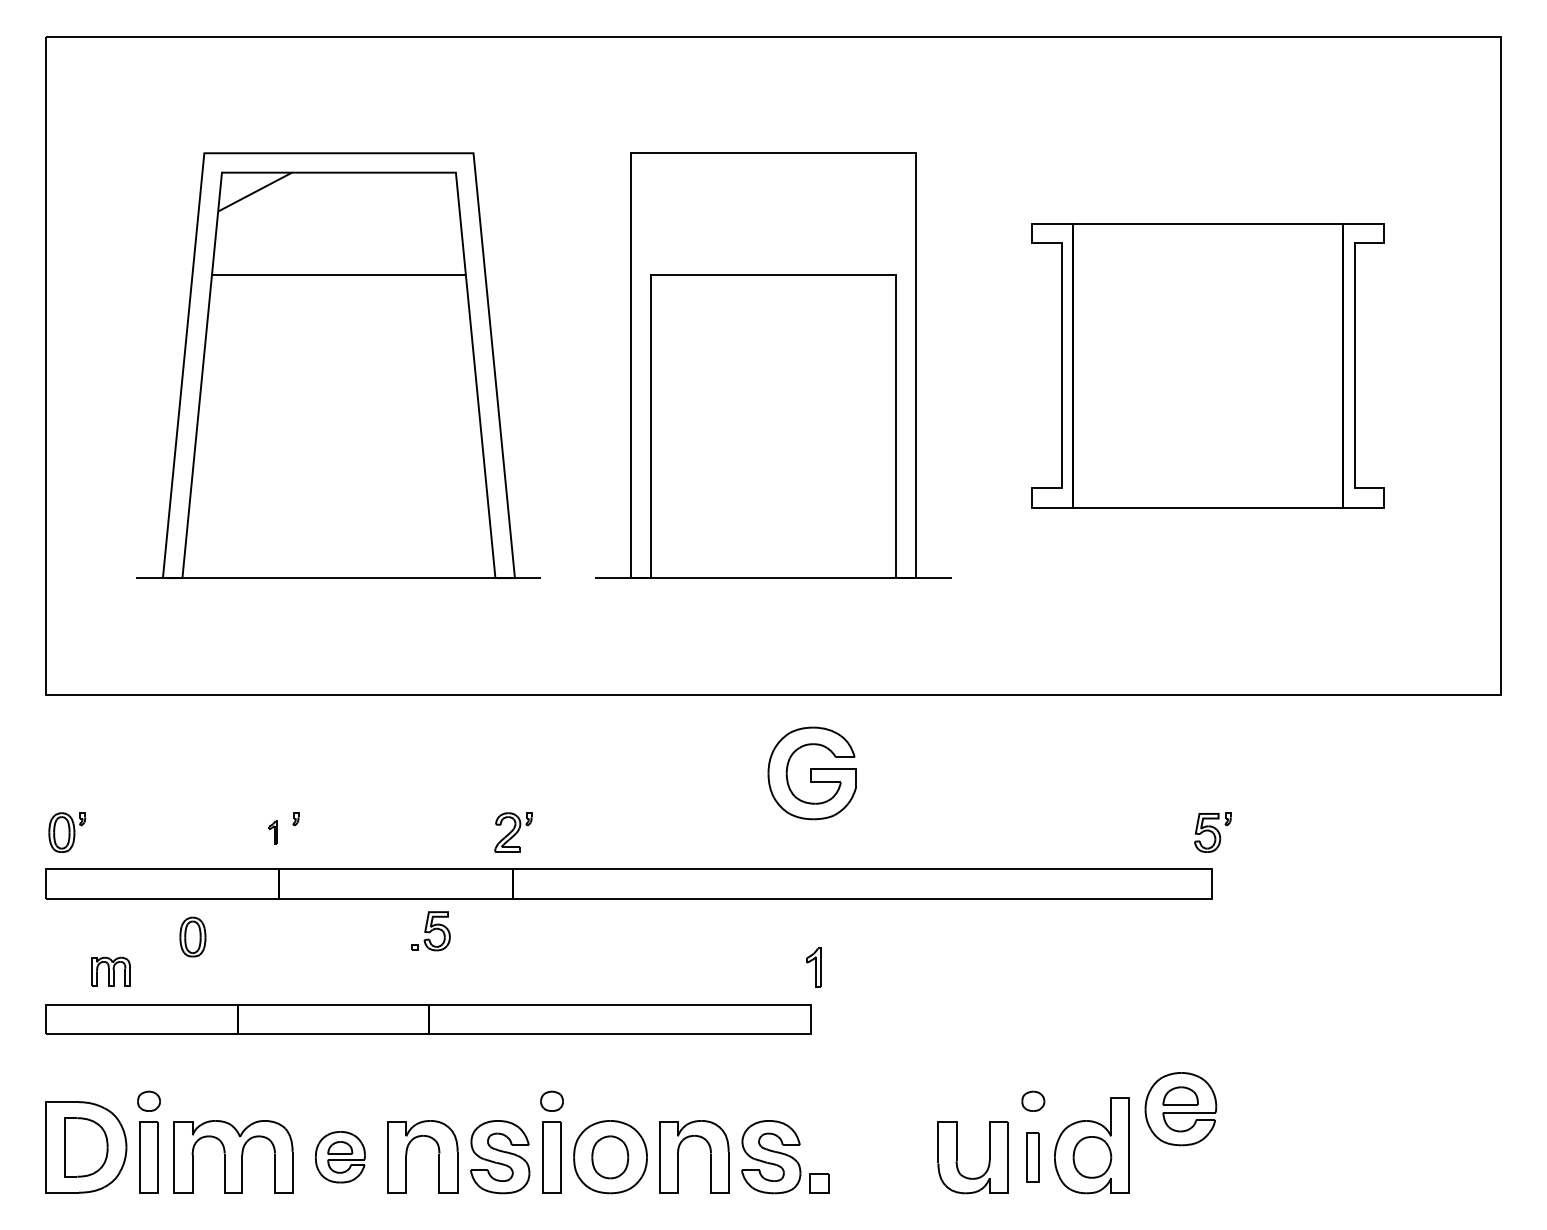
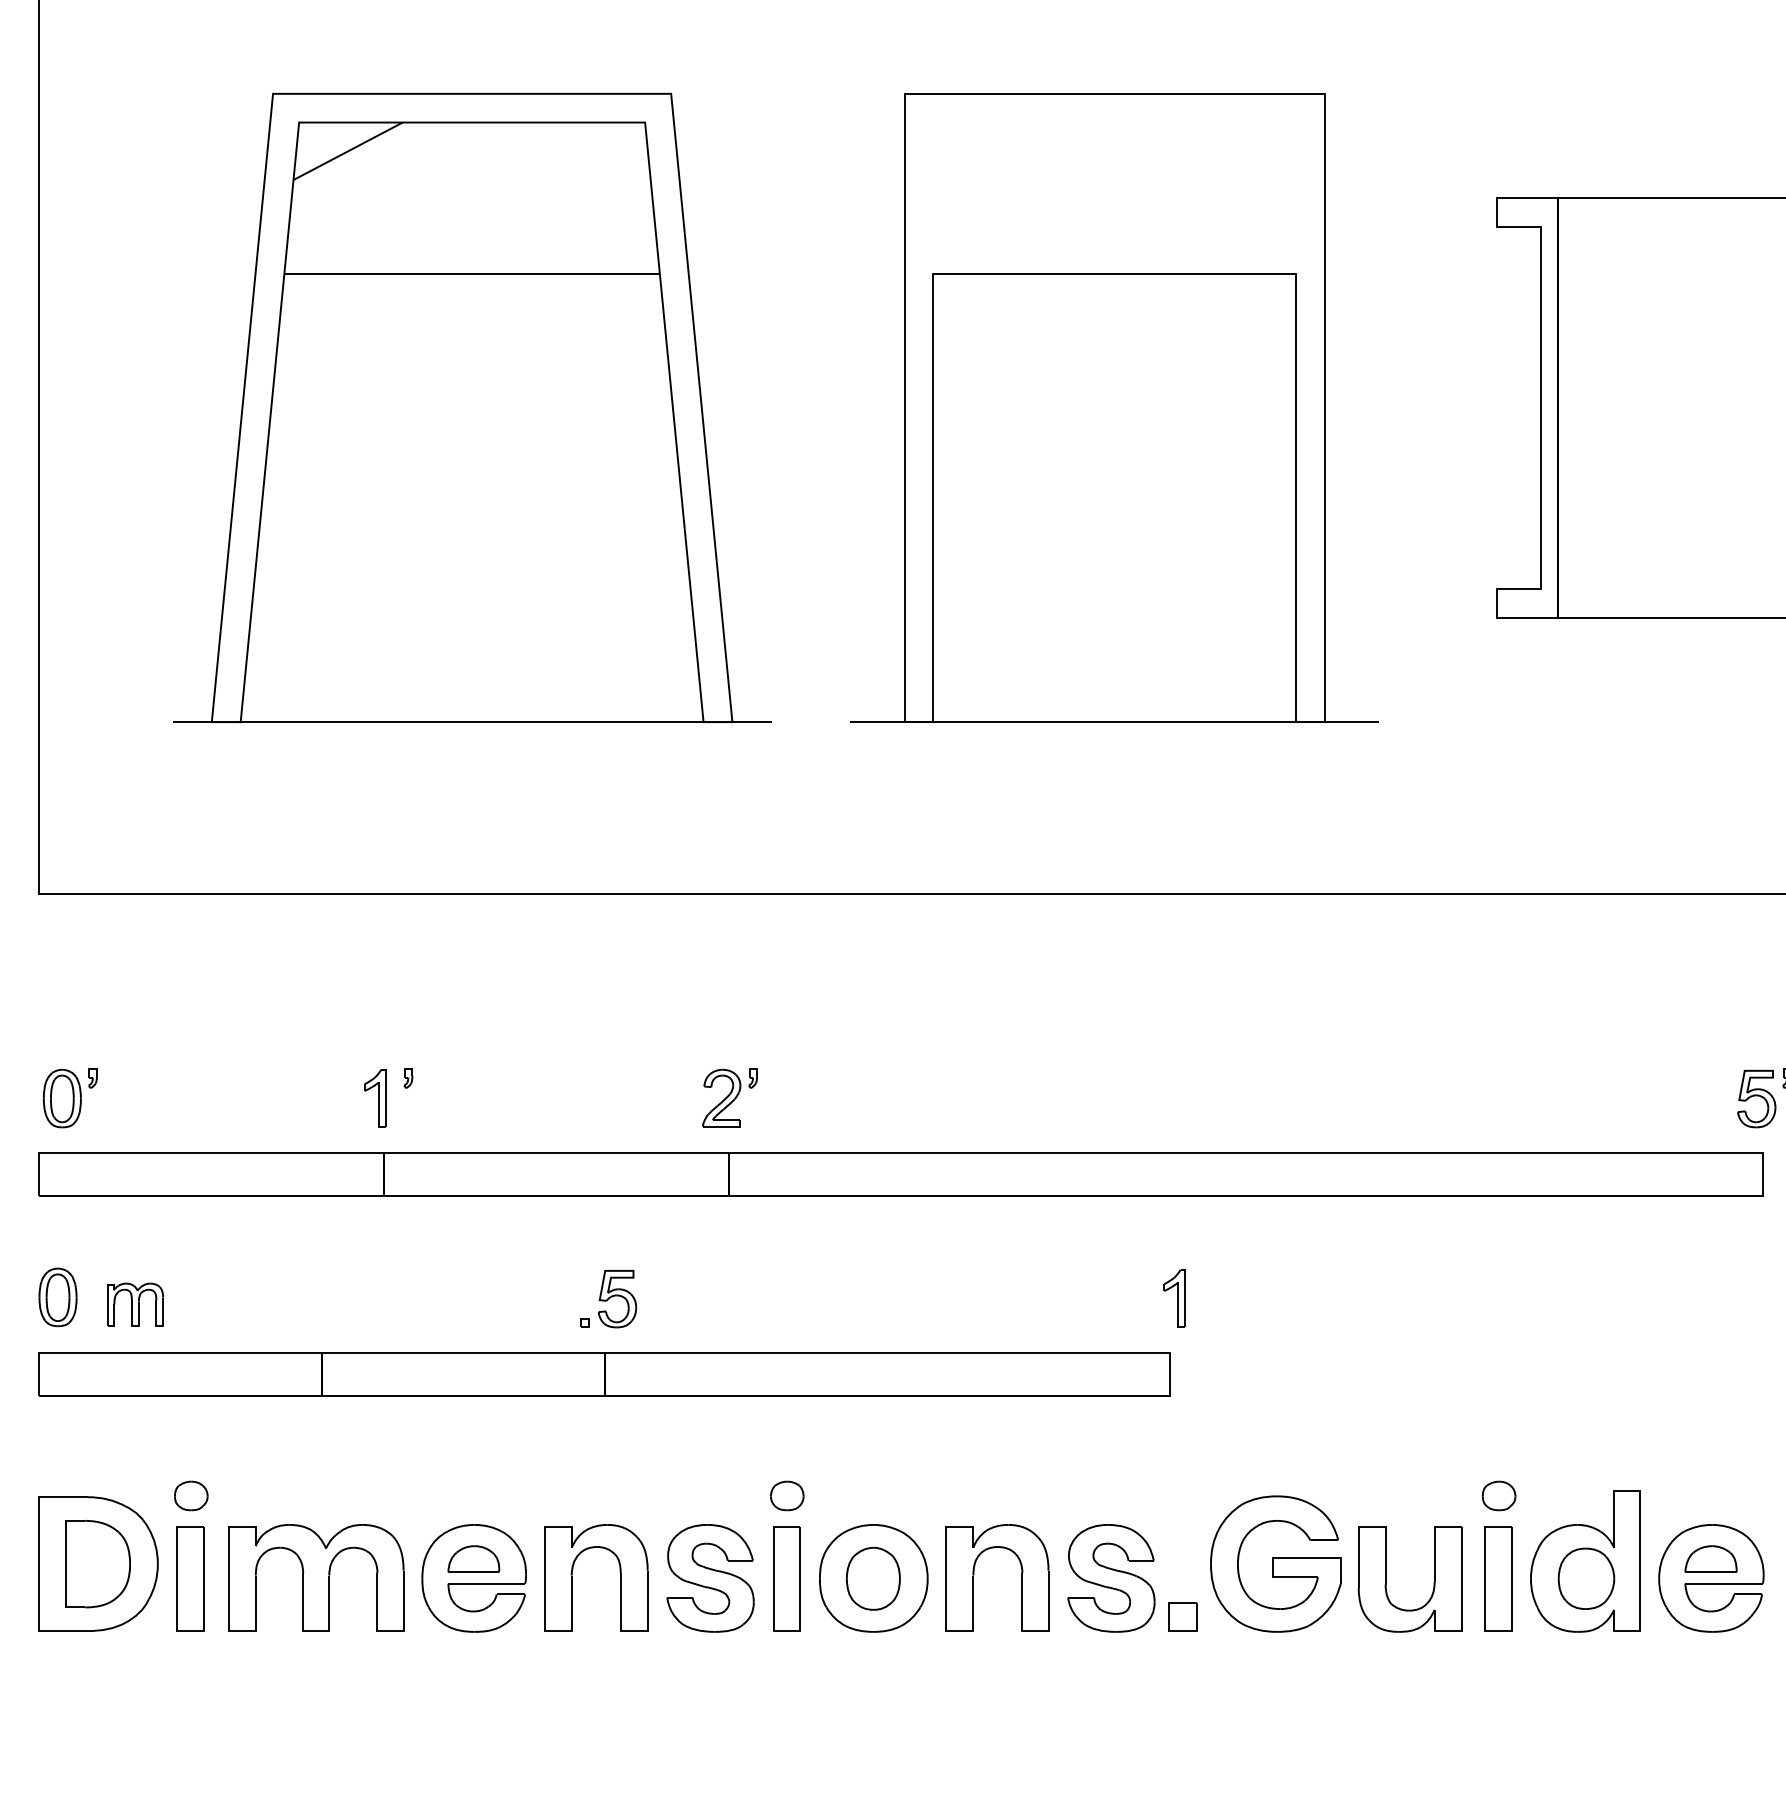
part: (811, 773) -> (1274, 1564), moved
part: (272, 832) -> (373, 1098), size x1.67
part: (430, 931) -> (607, 1299), moved
part: (192, 936) -> (57, 1296), moved
part: (1180, 1109) -> (1710, 1579), moved
part: (340, 1157) -> (474, 1579), size x1.43
part: (1032, 1157) -> (1497, 1579), size x1.43

